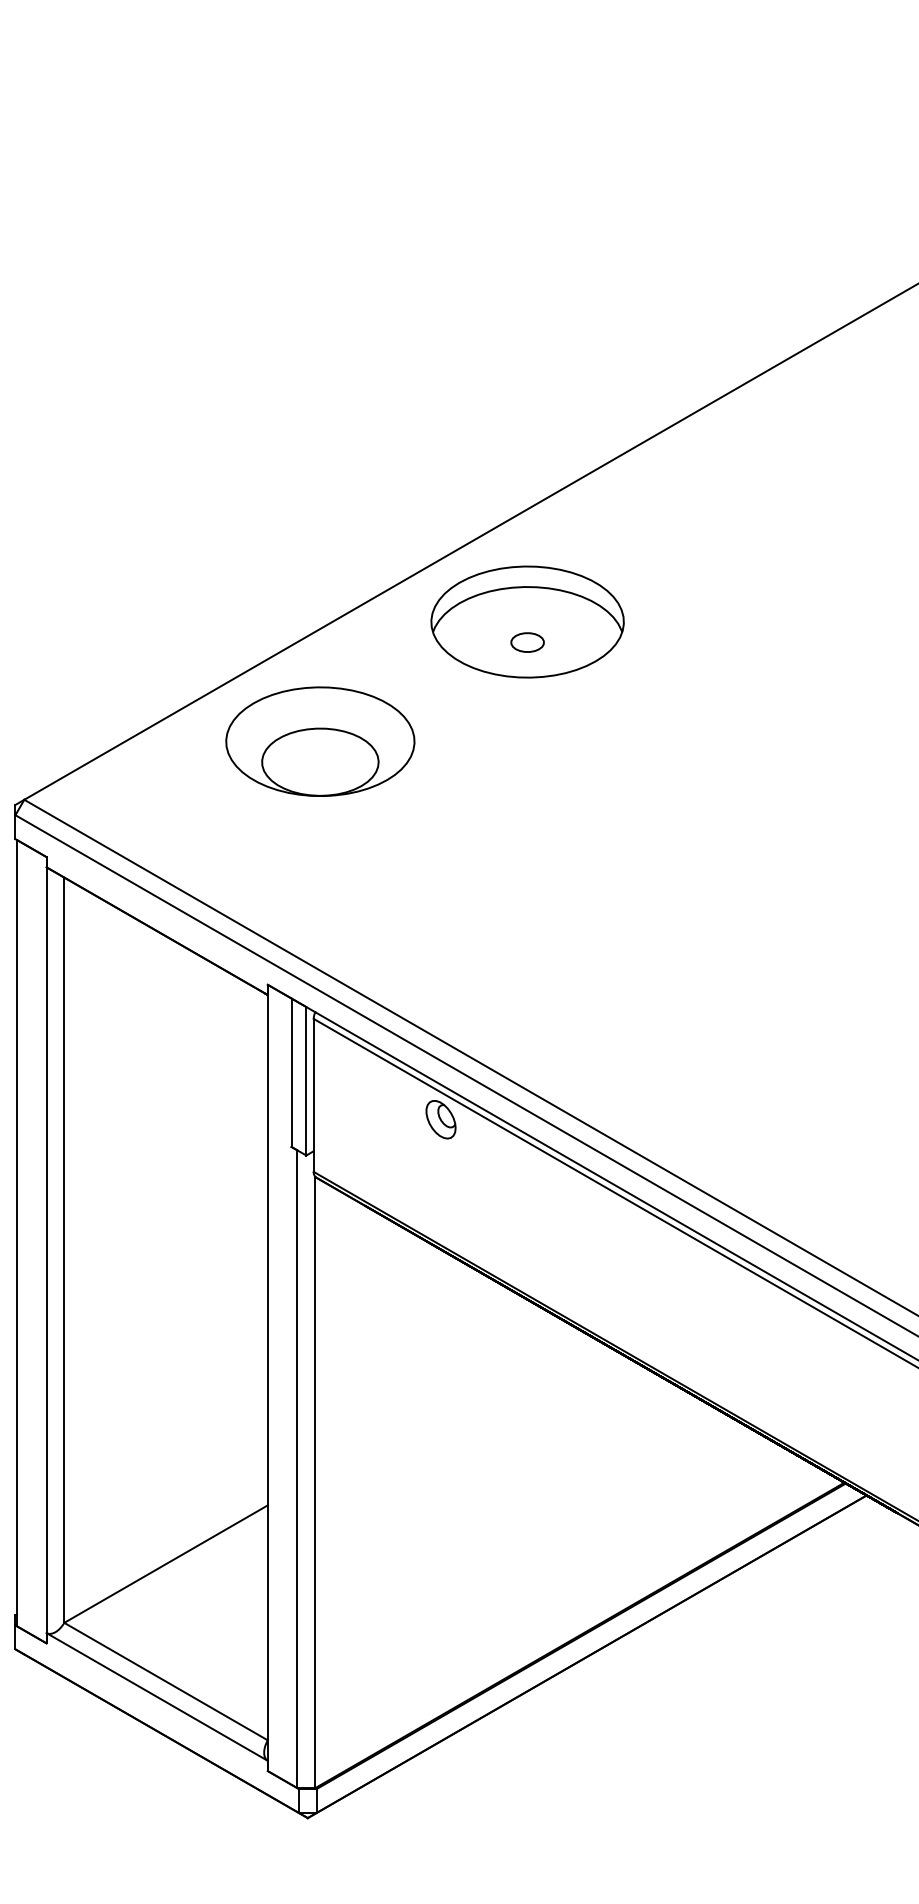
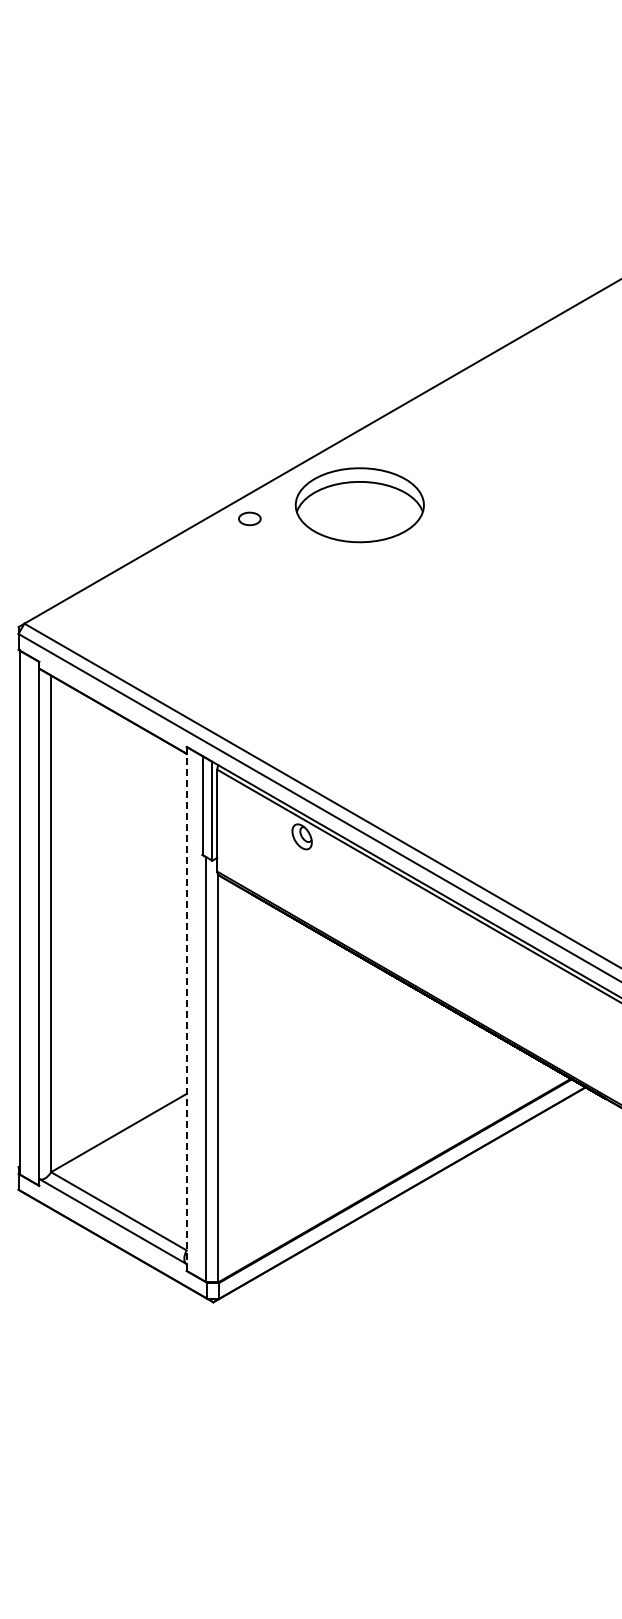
part: (527, 641) -> (249, 518), moved
part: (320, 740) -> (221, 584), removed
line: (267, 1377) -> (186, 1008), solid -> dashed

